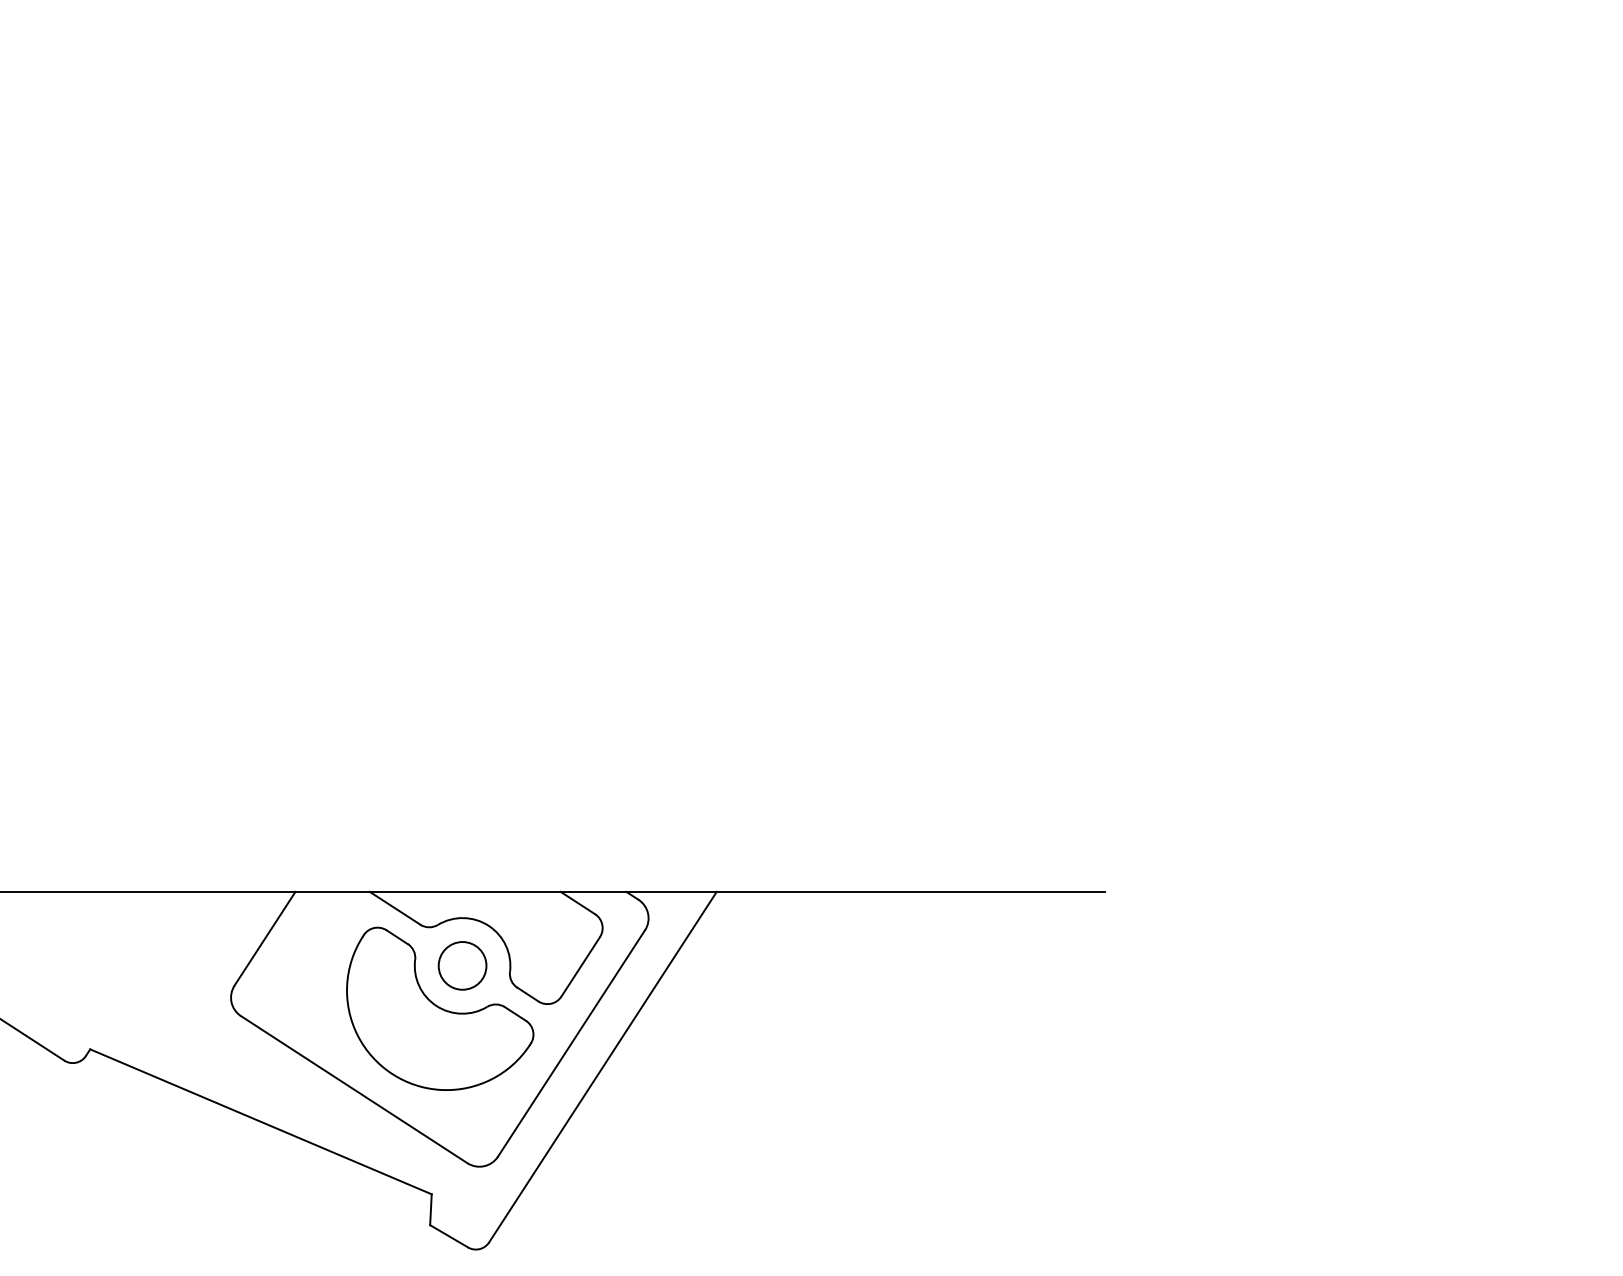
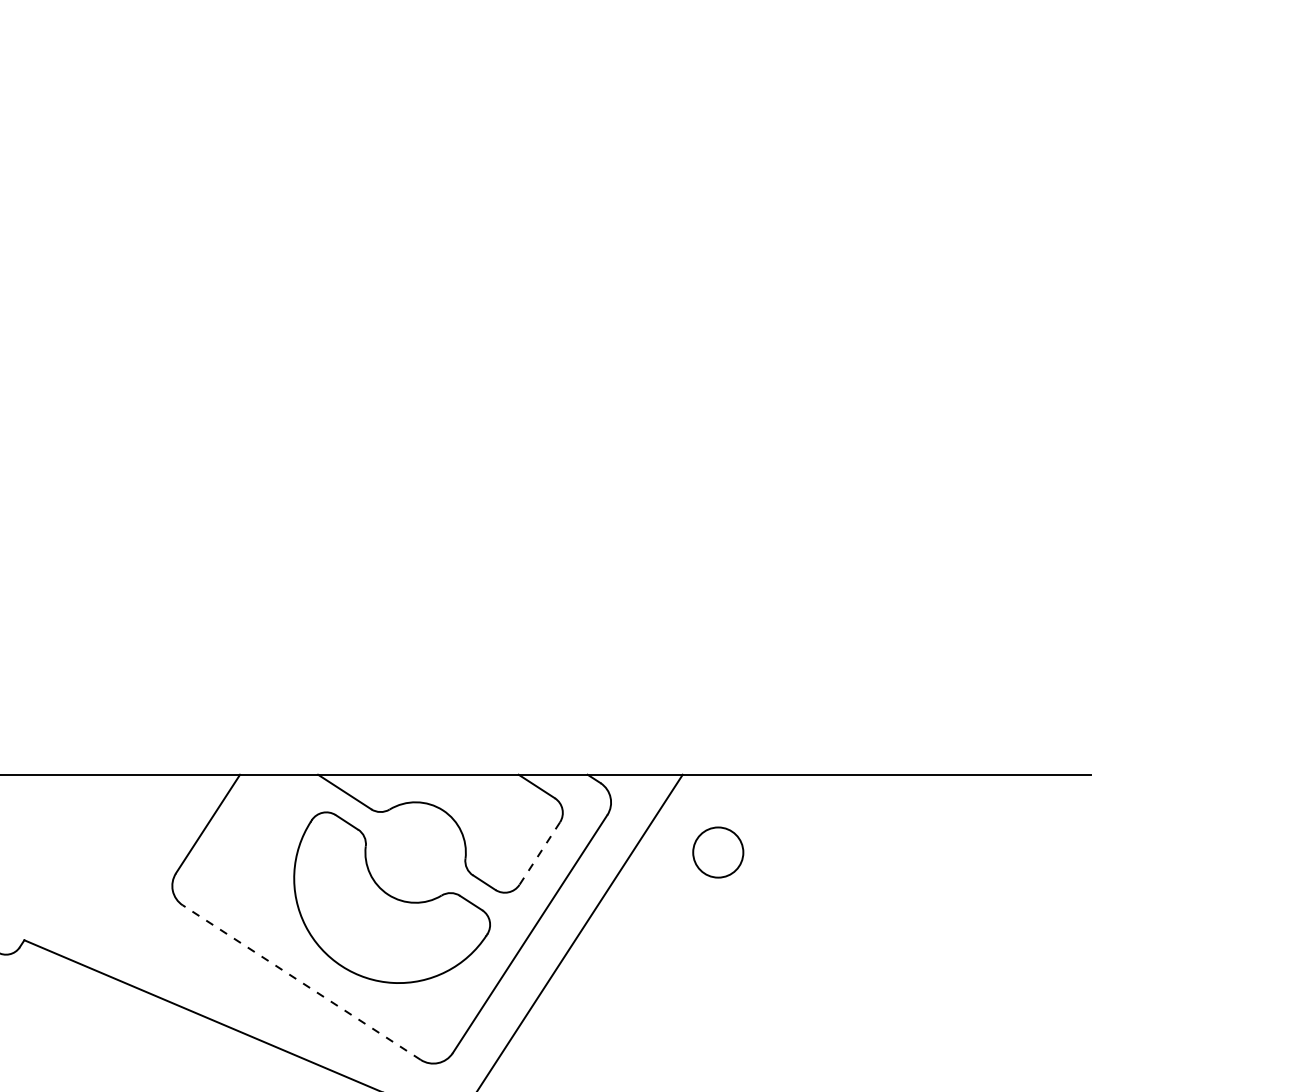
circle: (462, 965) -> (718, 852), moved
line: (580, 967) -> (539, 854), solid -> dashed
line: (354, 1089) -> (302, 982), solid -> dashed

